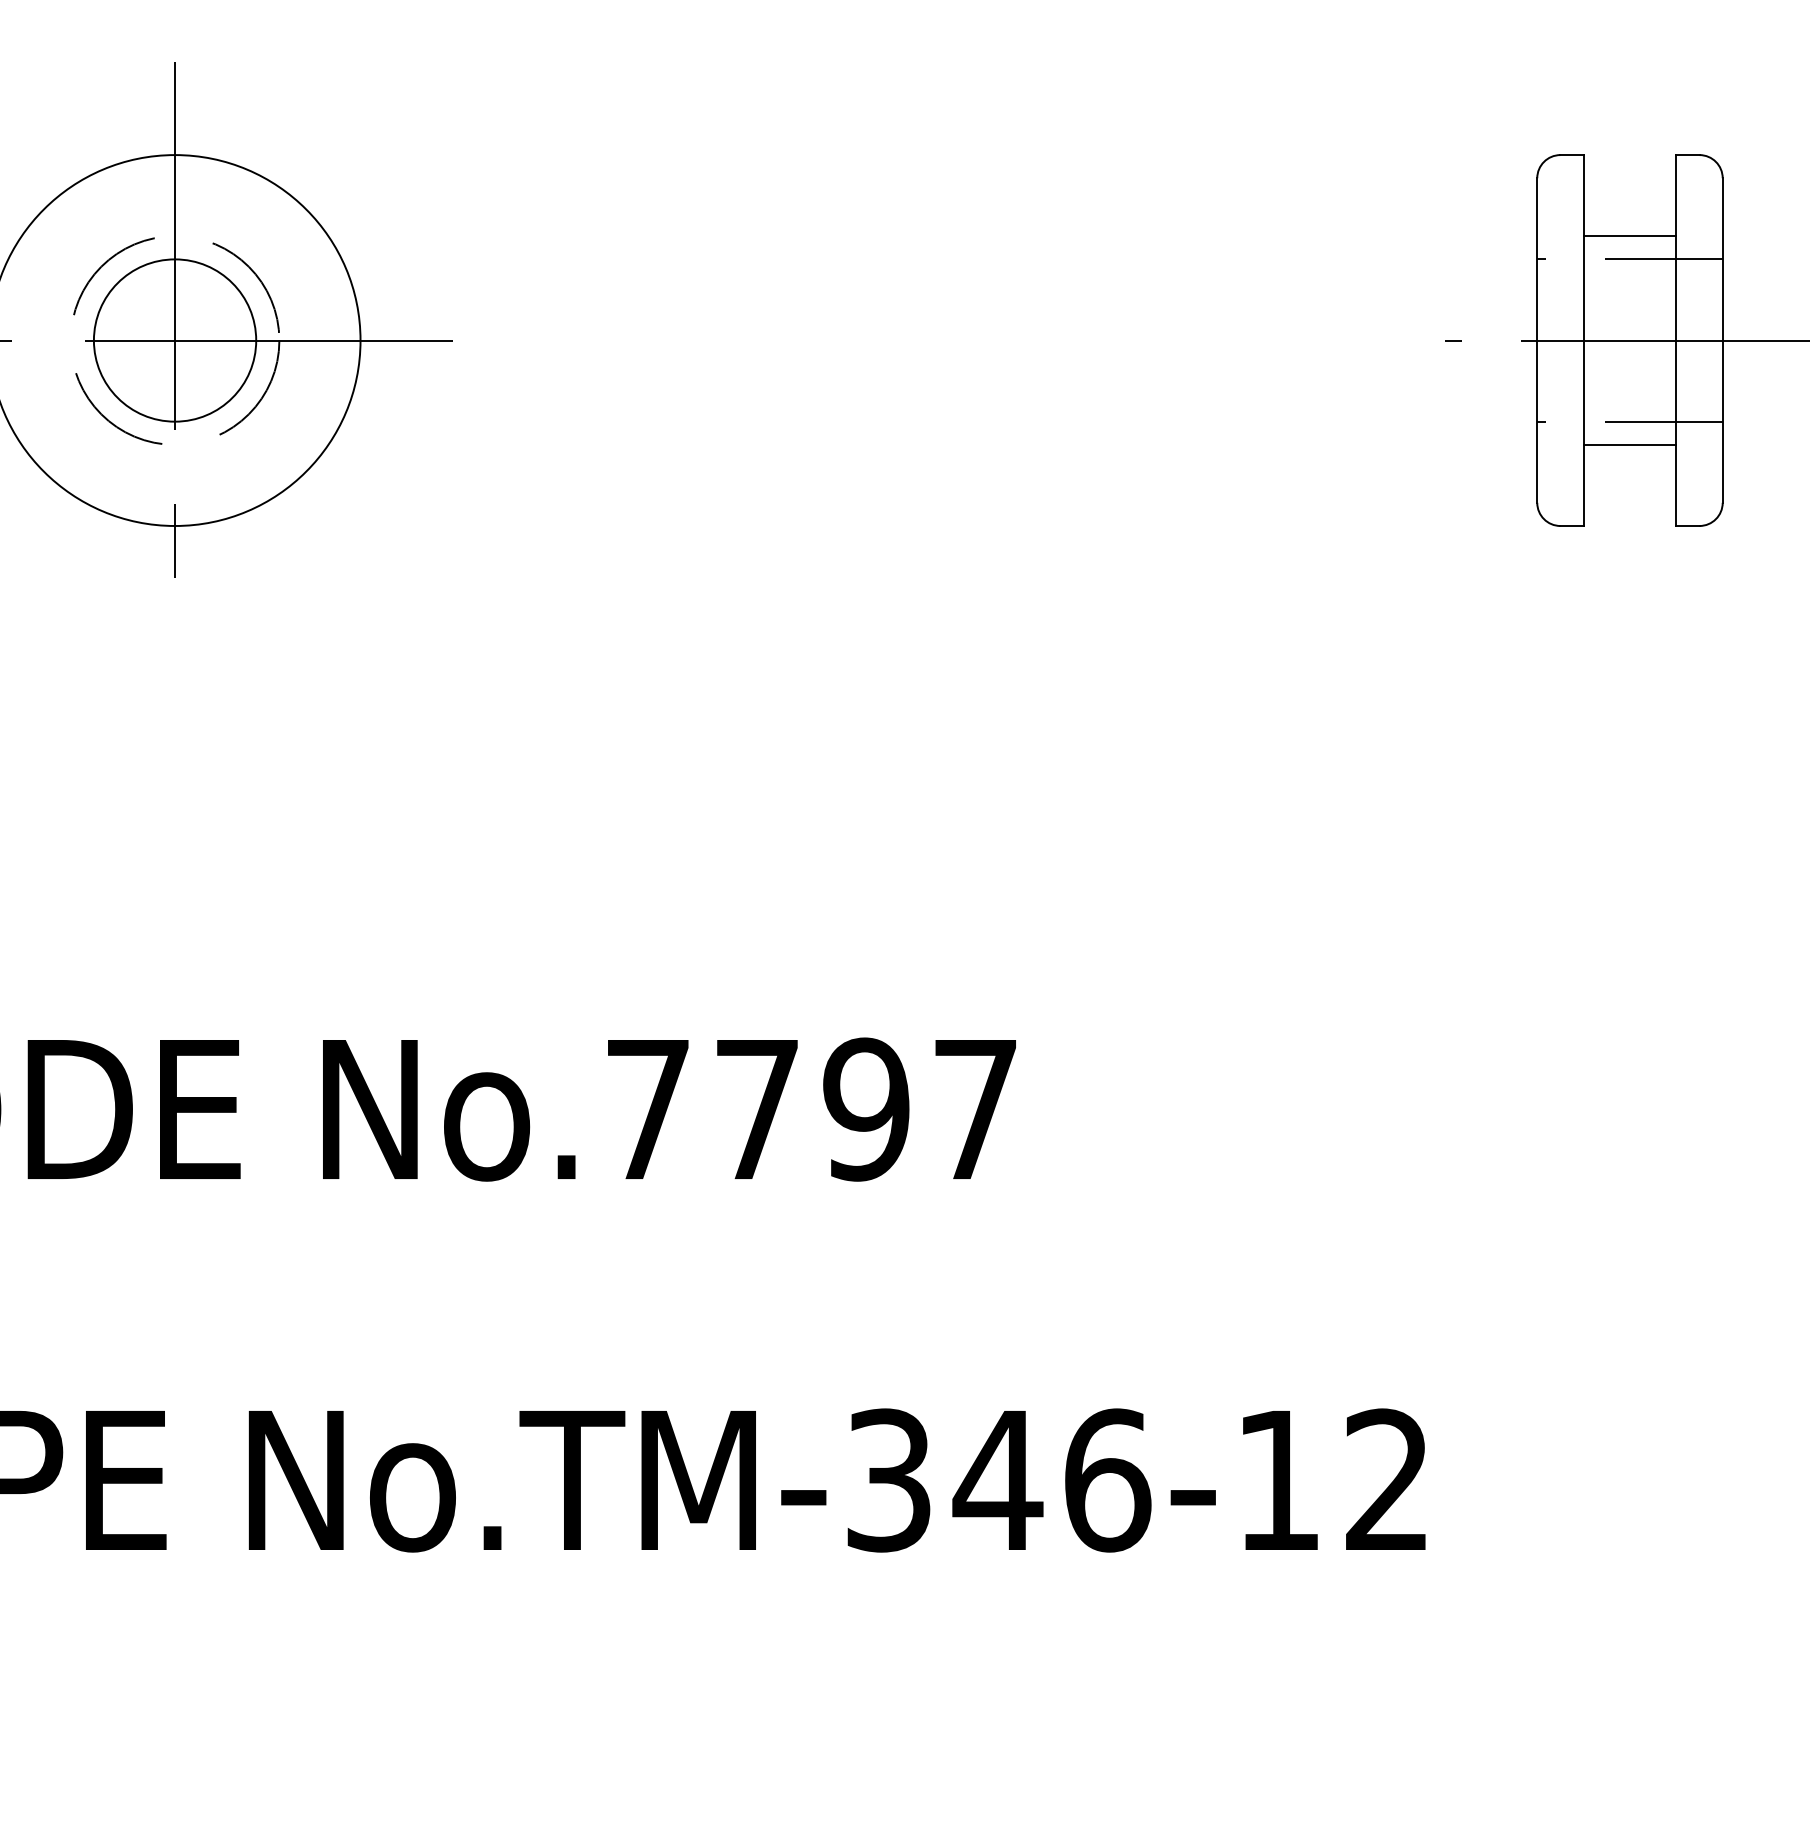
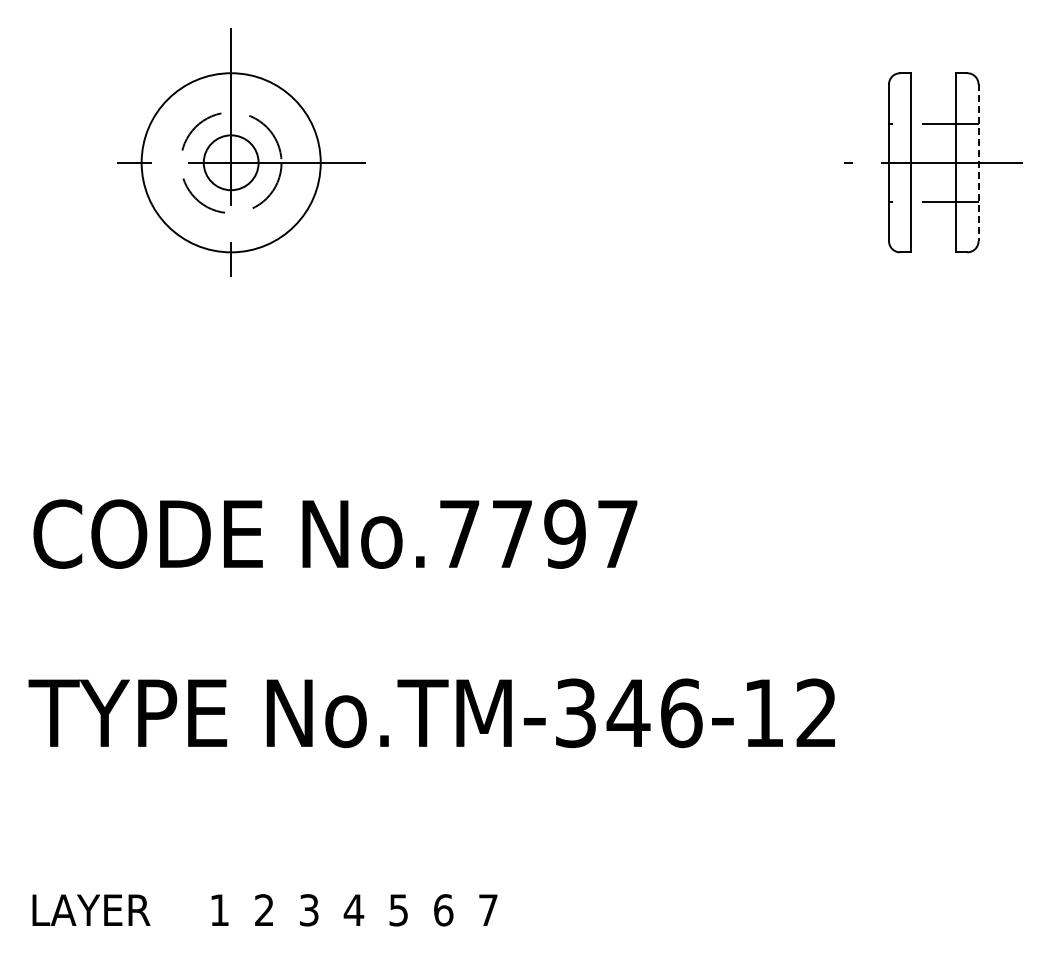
line: (1629, 236) -> (933, 112), removed
circle: (175, 339) -> (231, 162), size x0.7
line: (1722, 341) -> (978, 163), solid -> dashed
line: (1629, 445) -> (933, 213), removed

